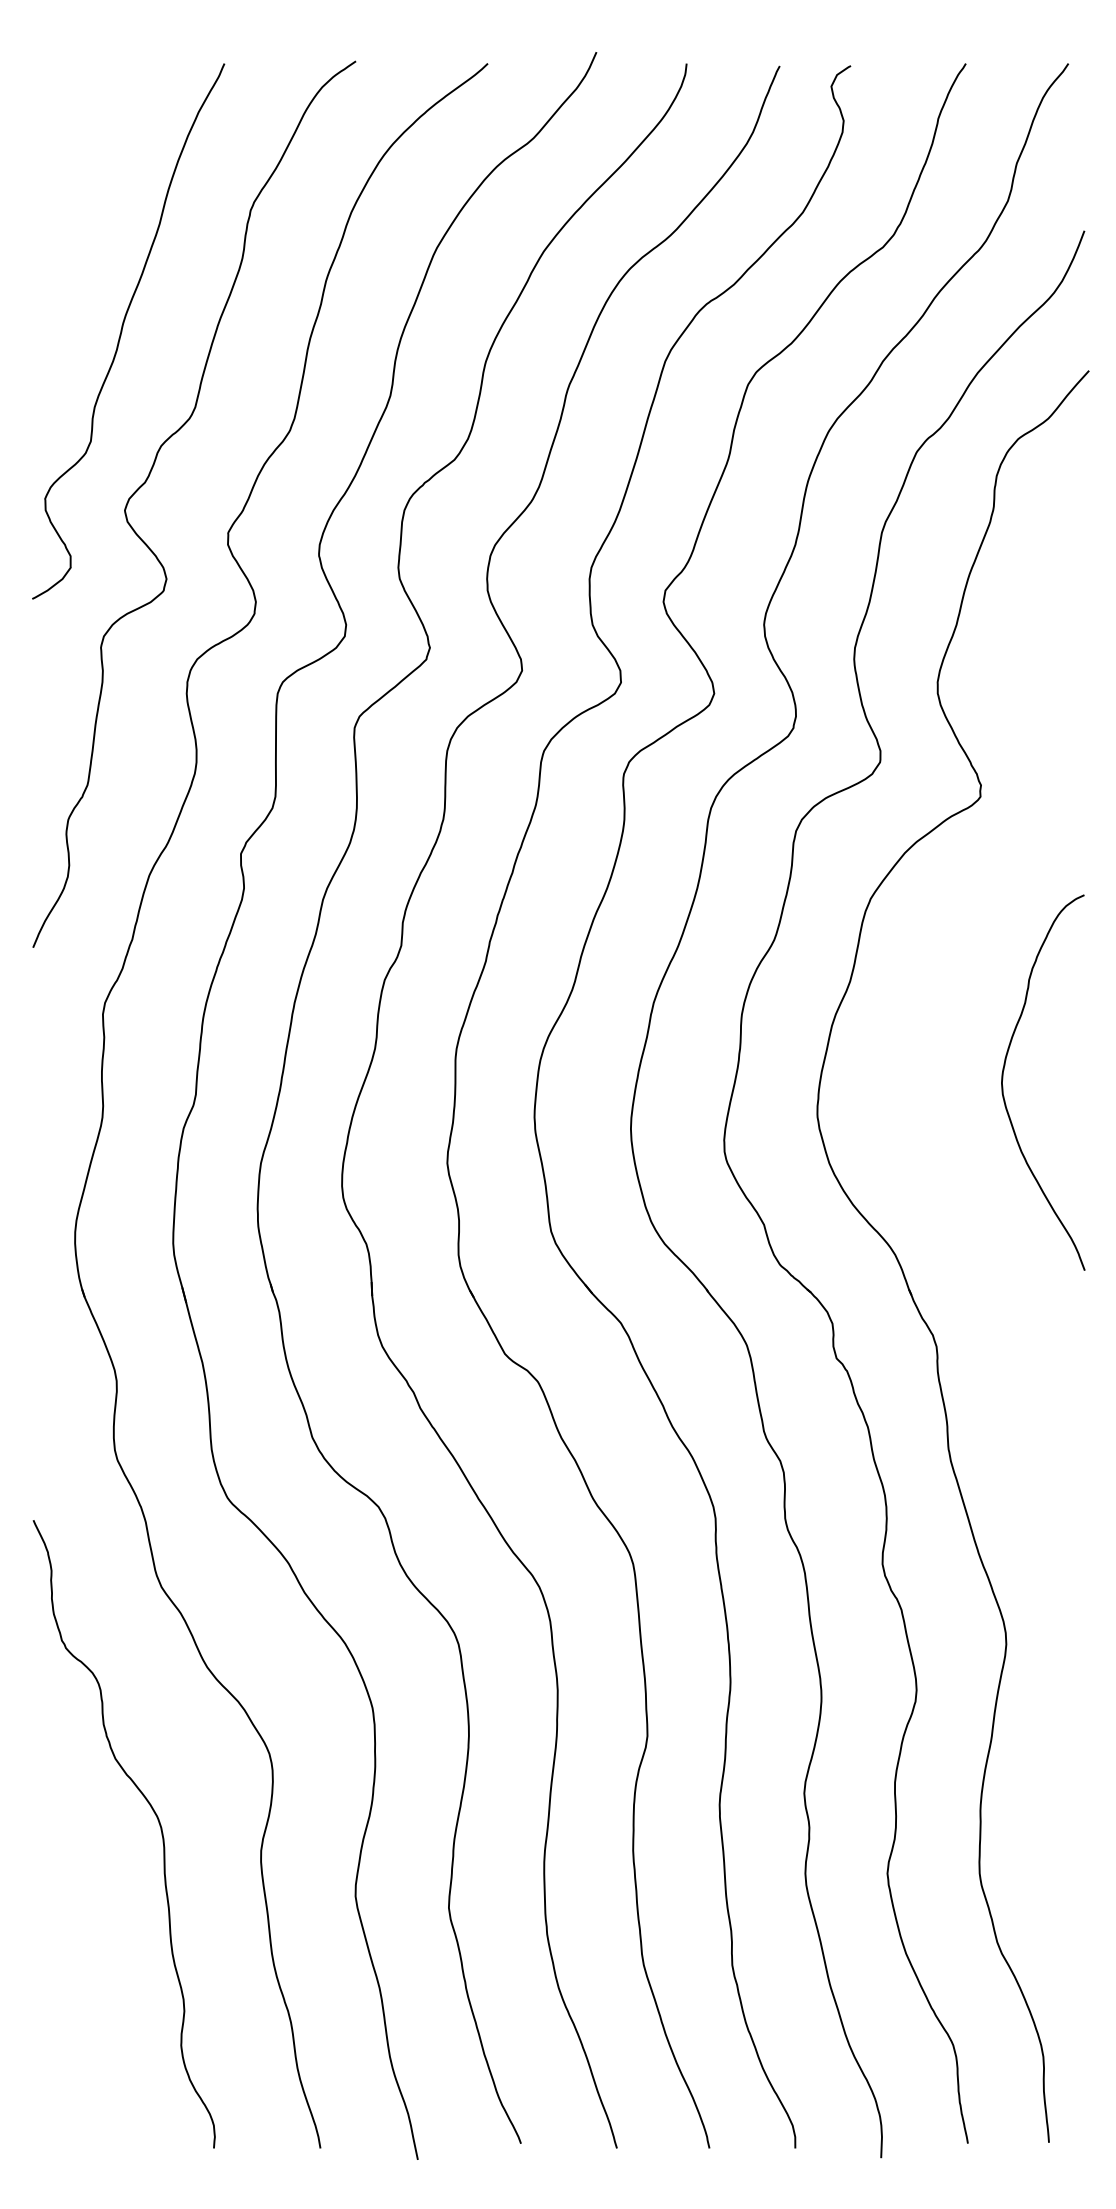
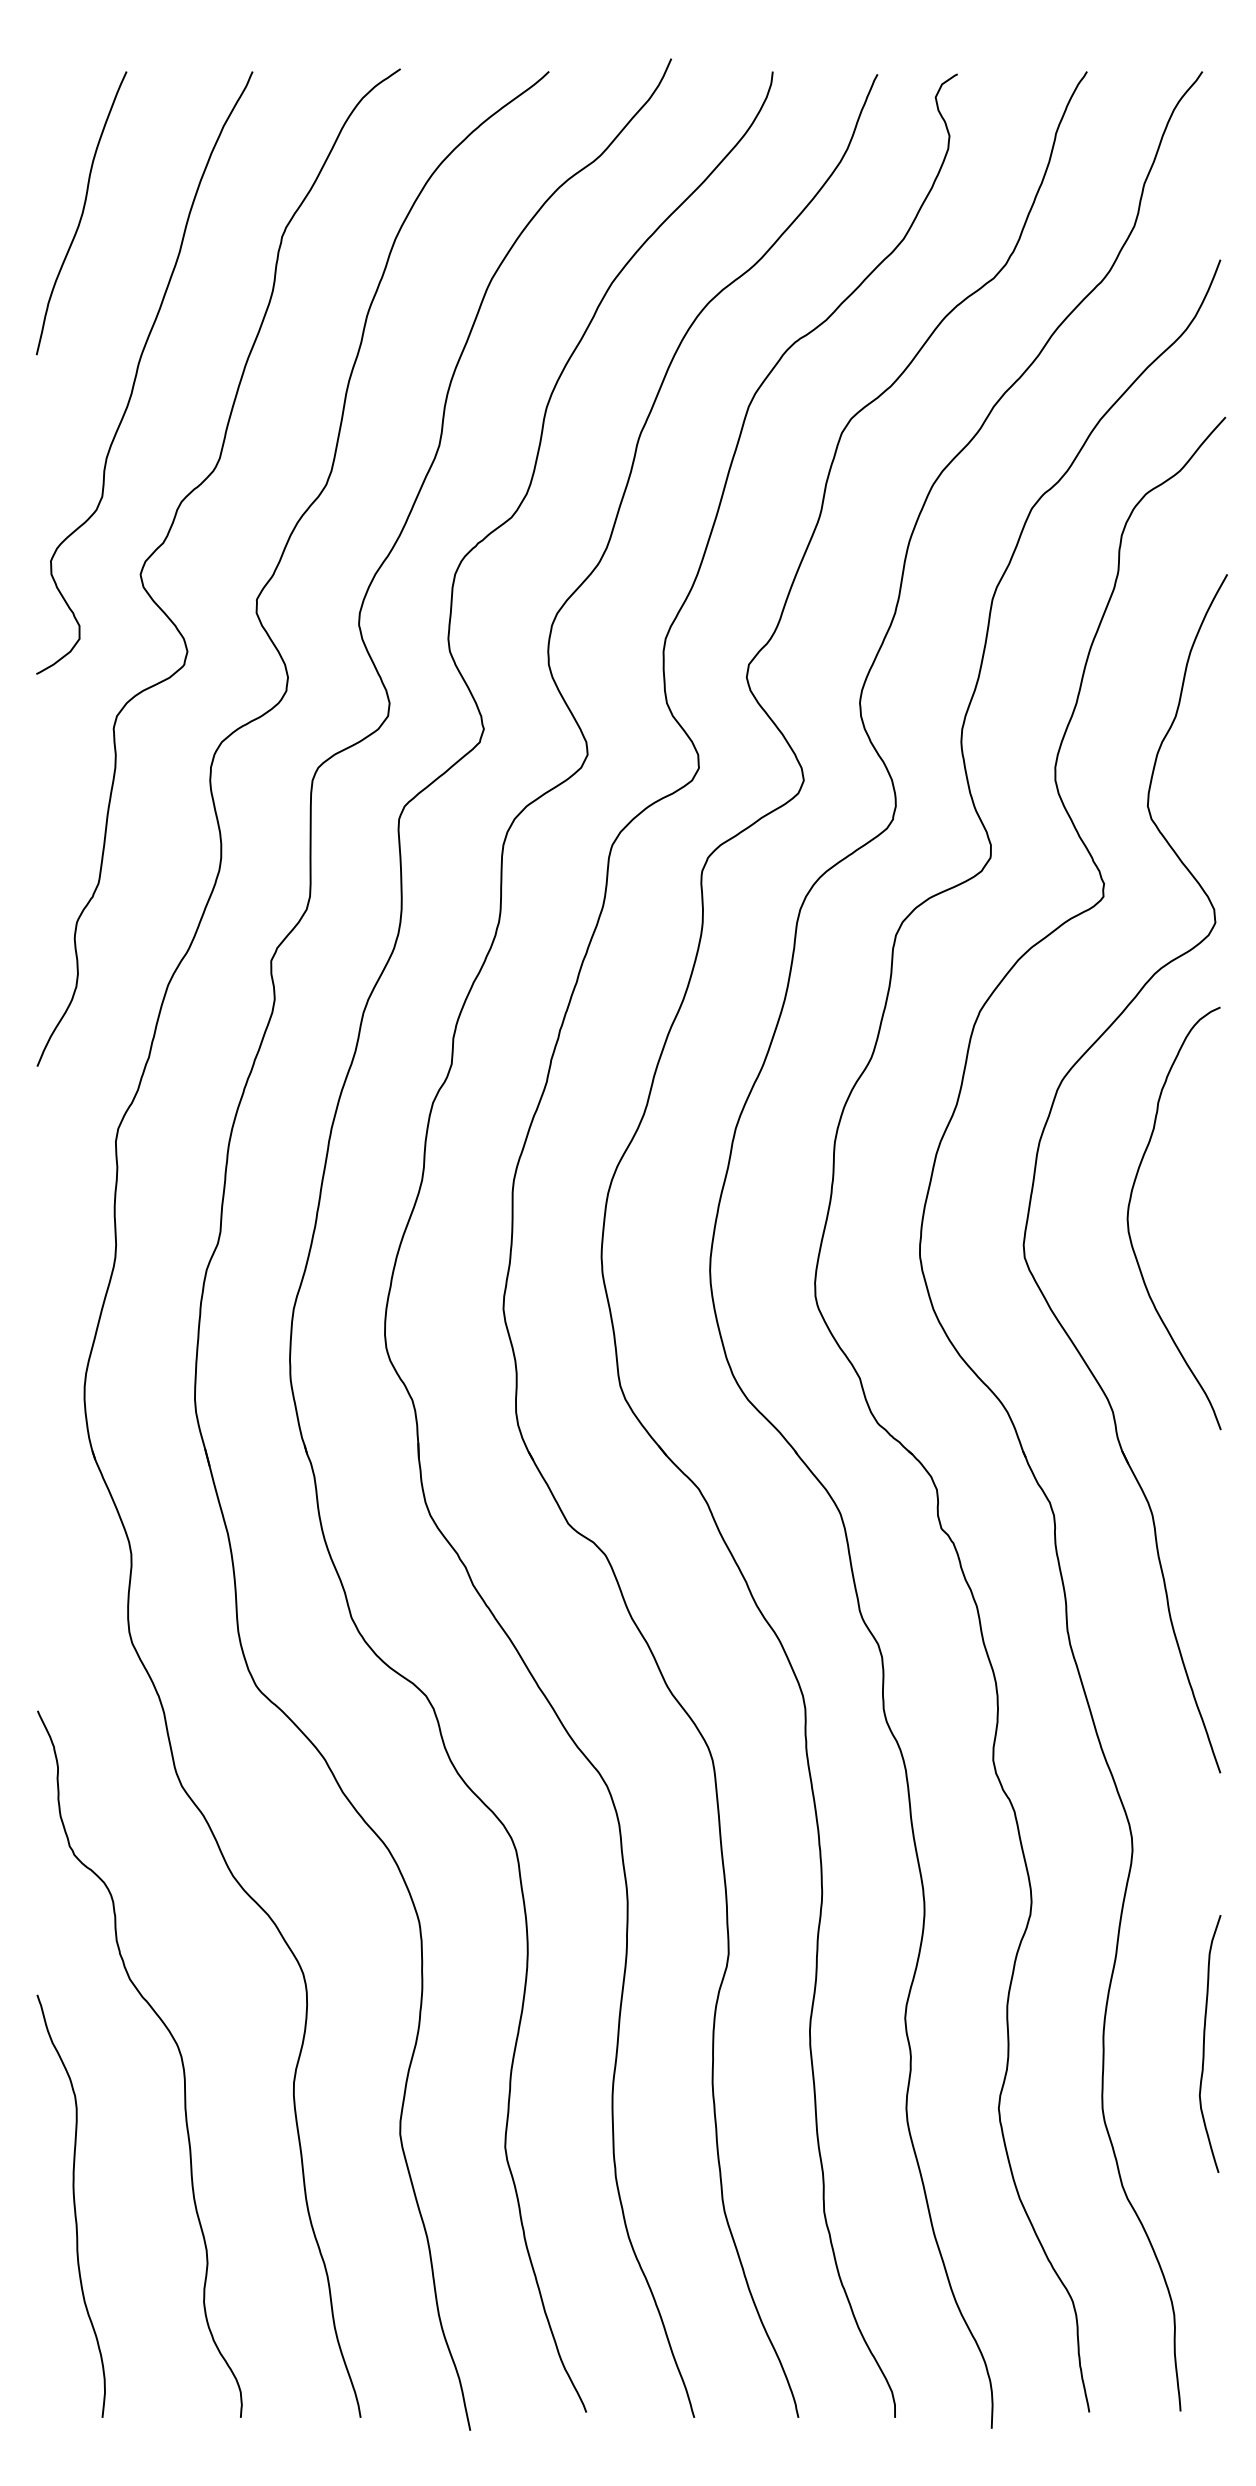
curve: (72, 189) -> (81, 213), added
part: (921, 1035) -> (1037, 1165), added
curve: (1070, 1815) -> (1204, 2043), added
curve: (65, 1960) -> (73, 2206), added

